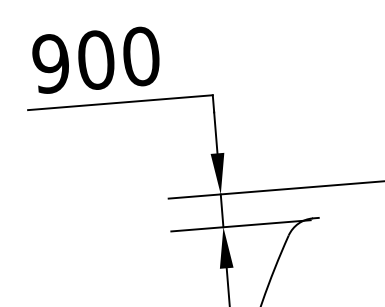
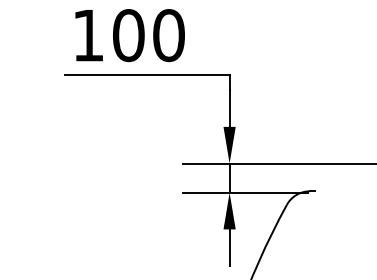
text: (51, 63) -> (88, 35), 900 -> 100

